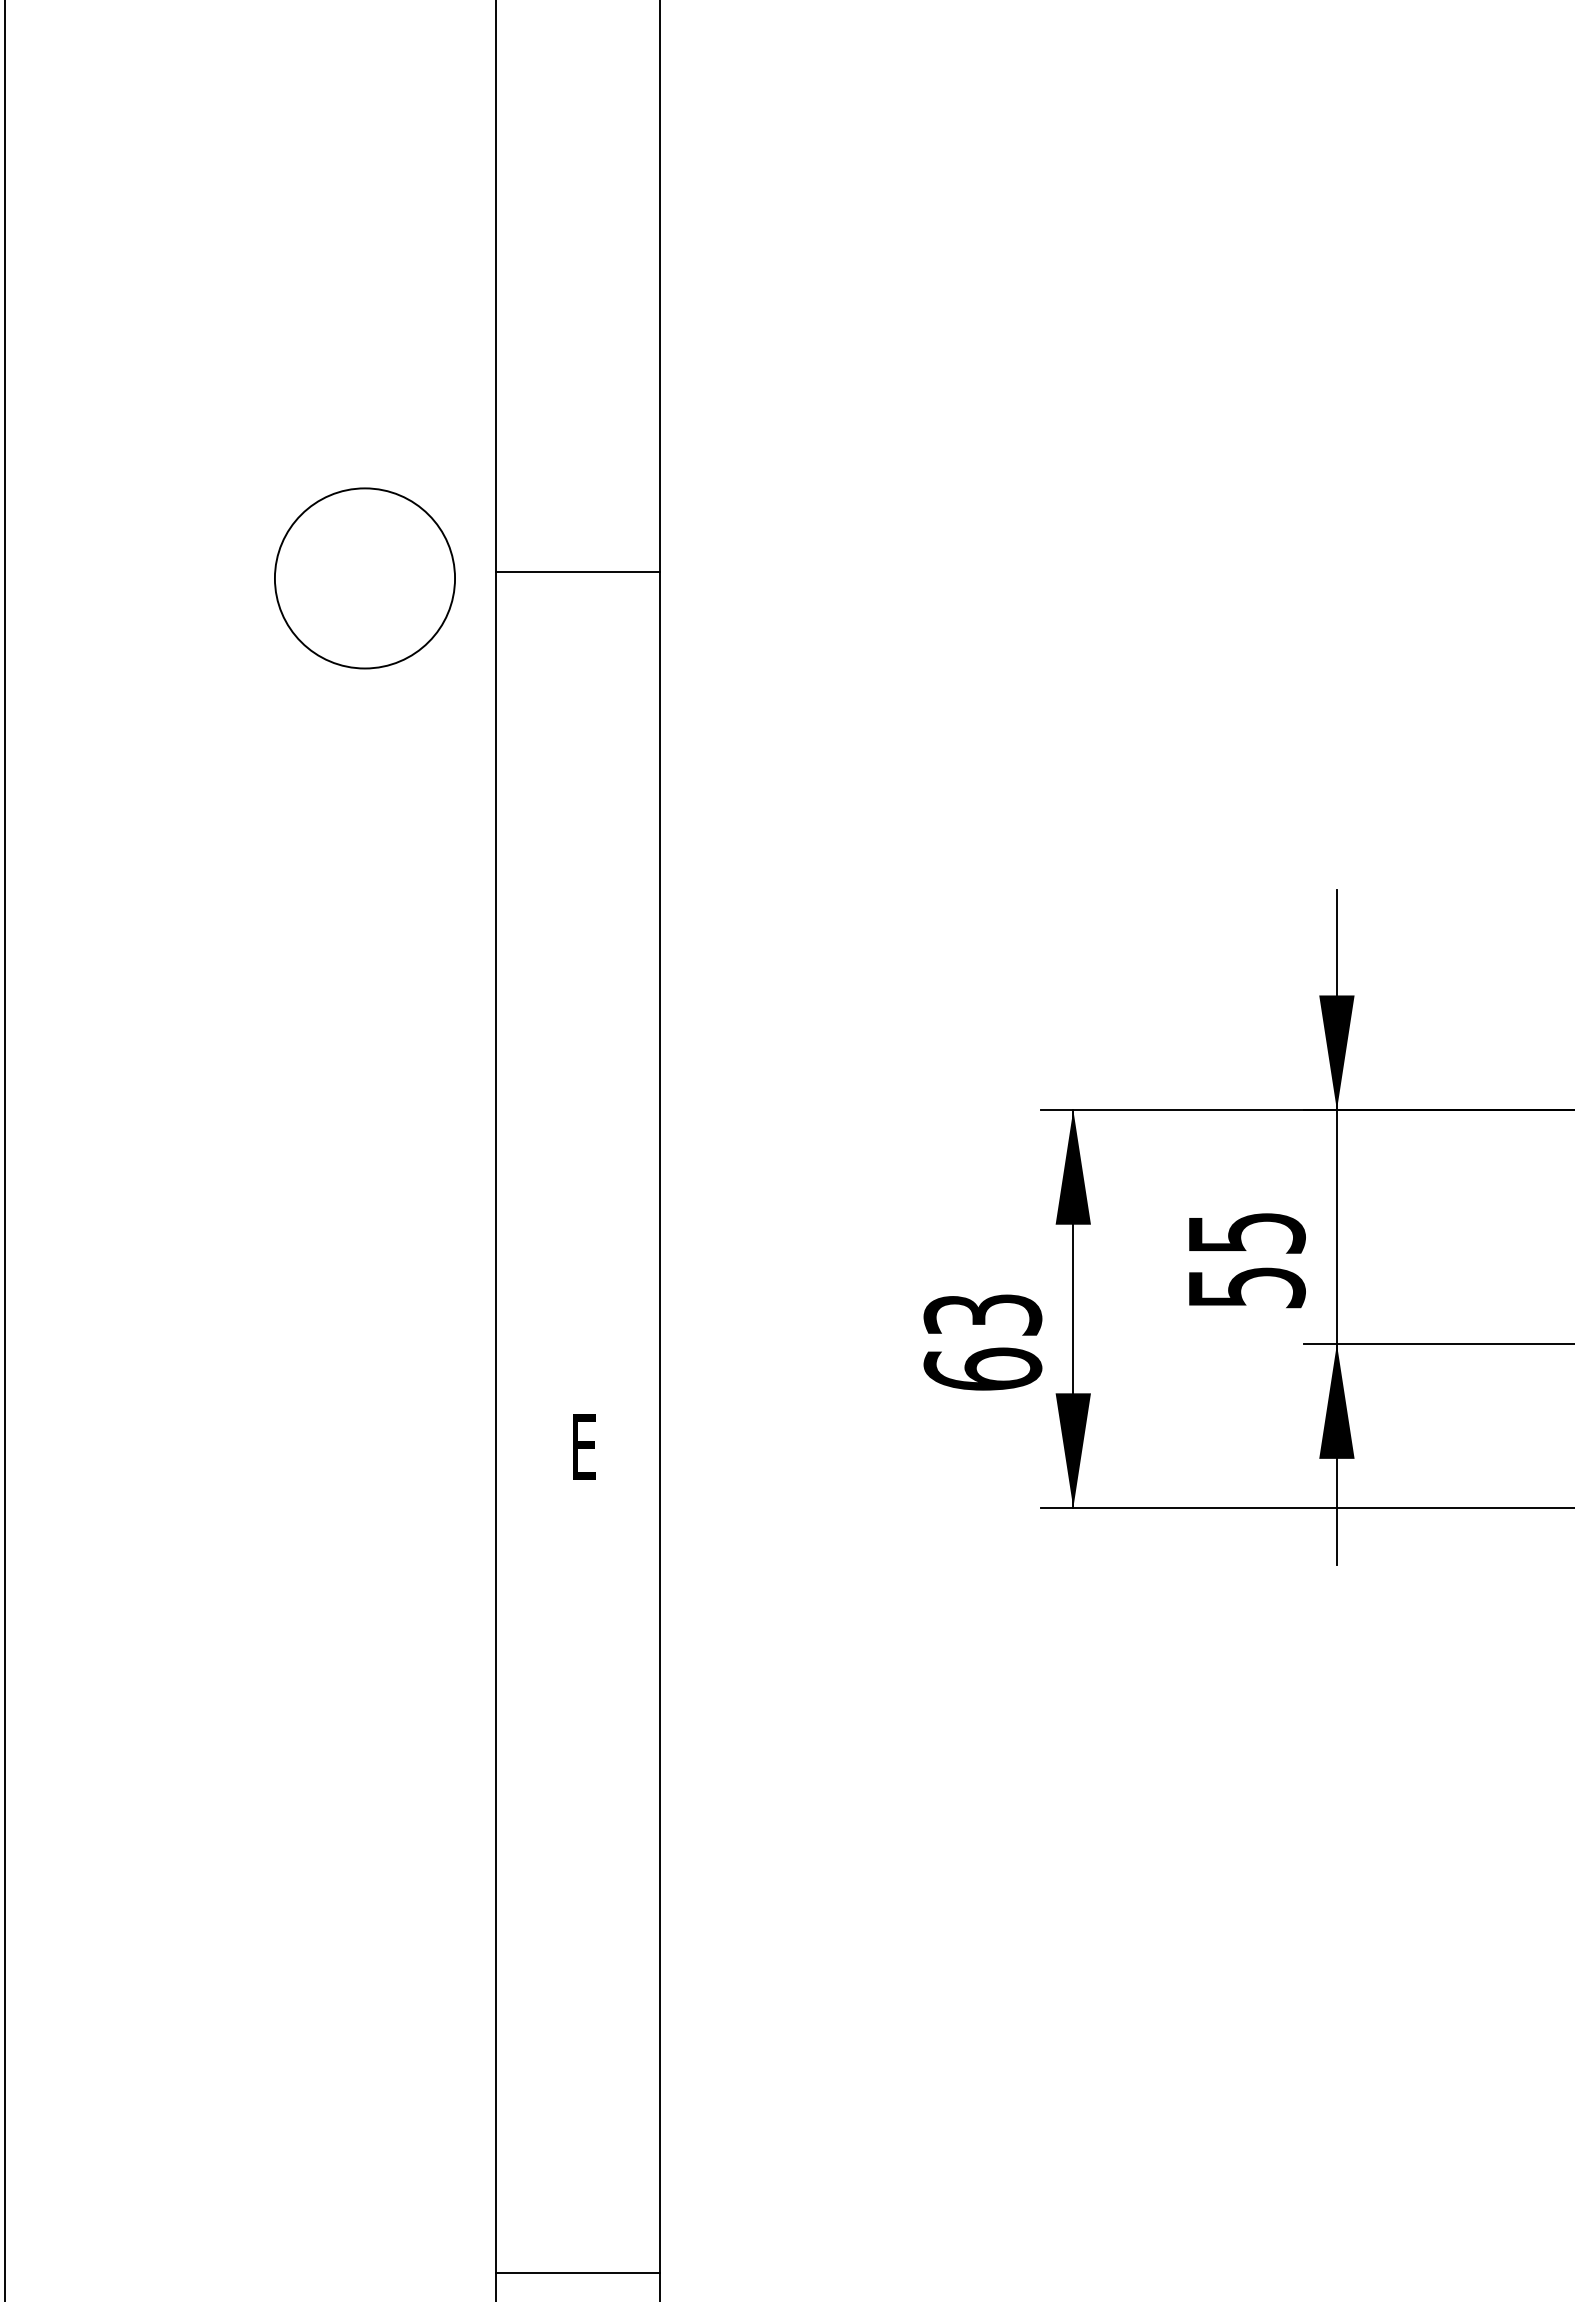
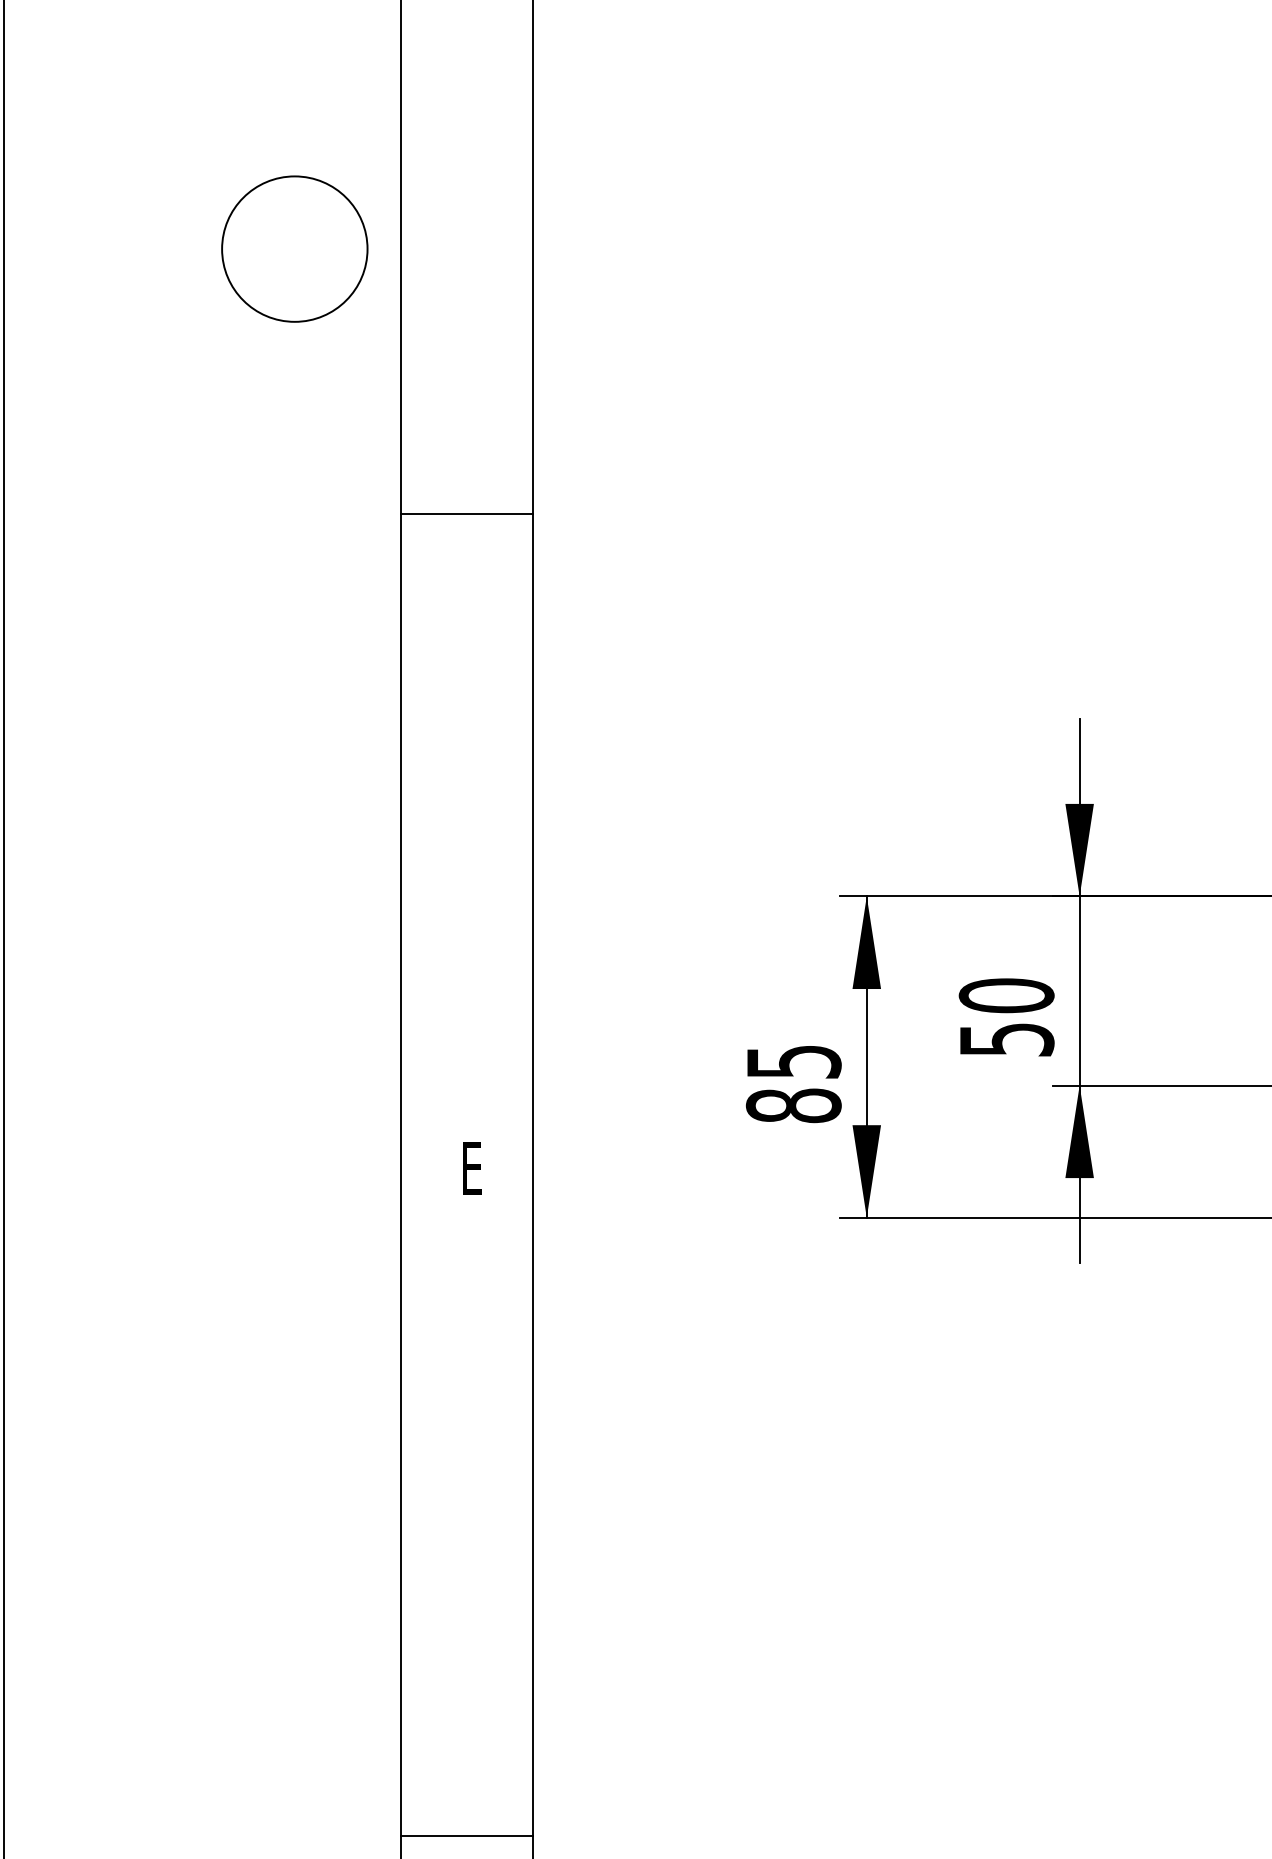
line: (577, 571) -> (466, 513), moved
circle: (364, 578) -> (294, 249), moved
text: (1246, 1232) -> (1006, 995), 55 -> 50
text: (982, 1342) -> (793, 1084), 63 -> 85

